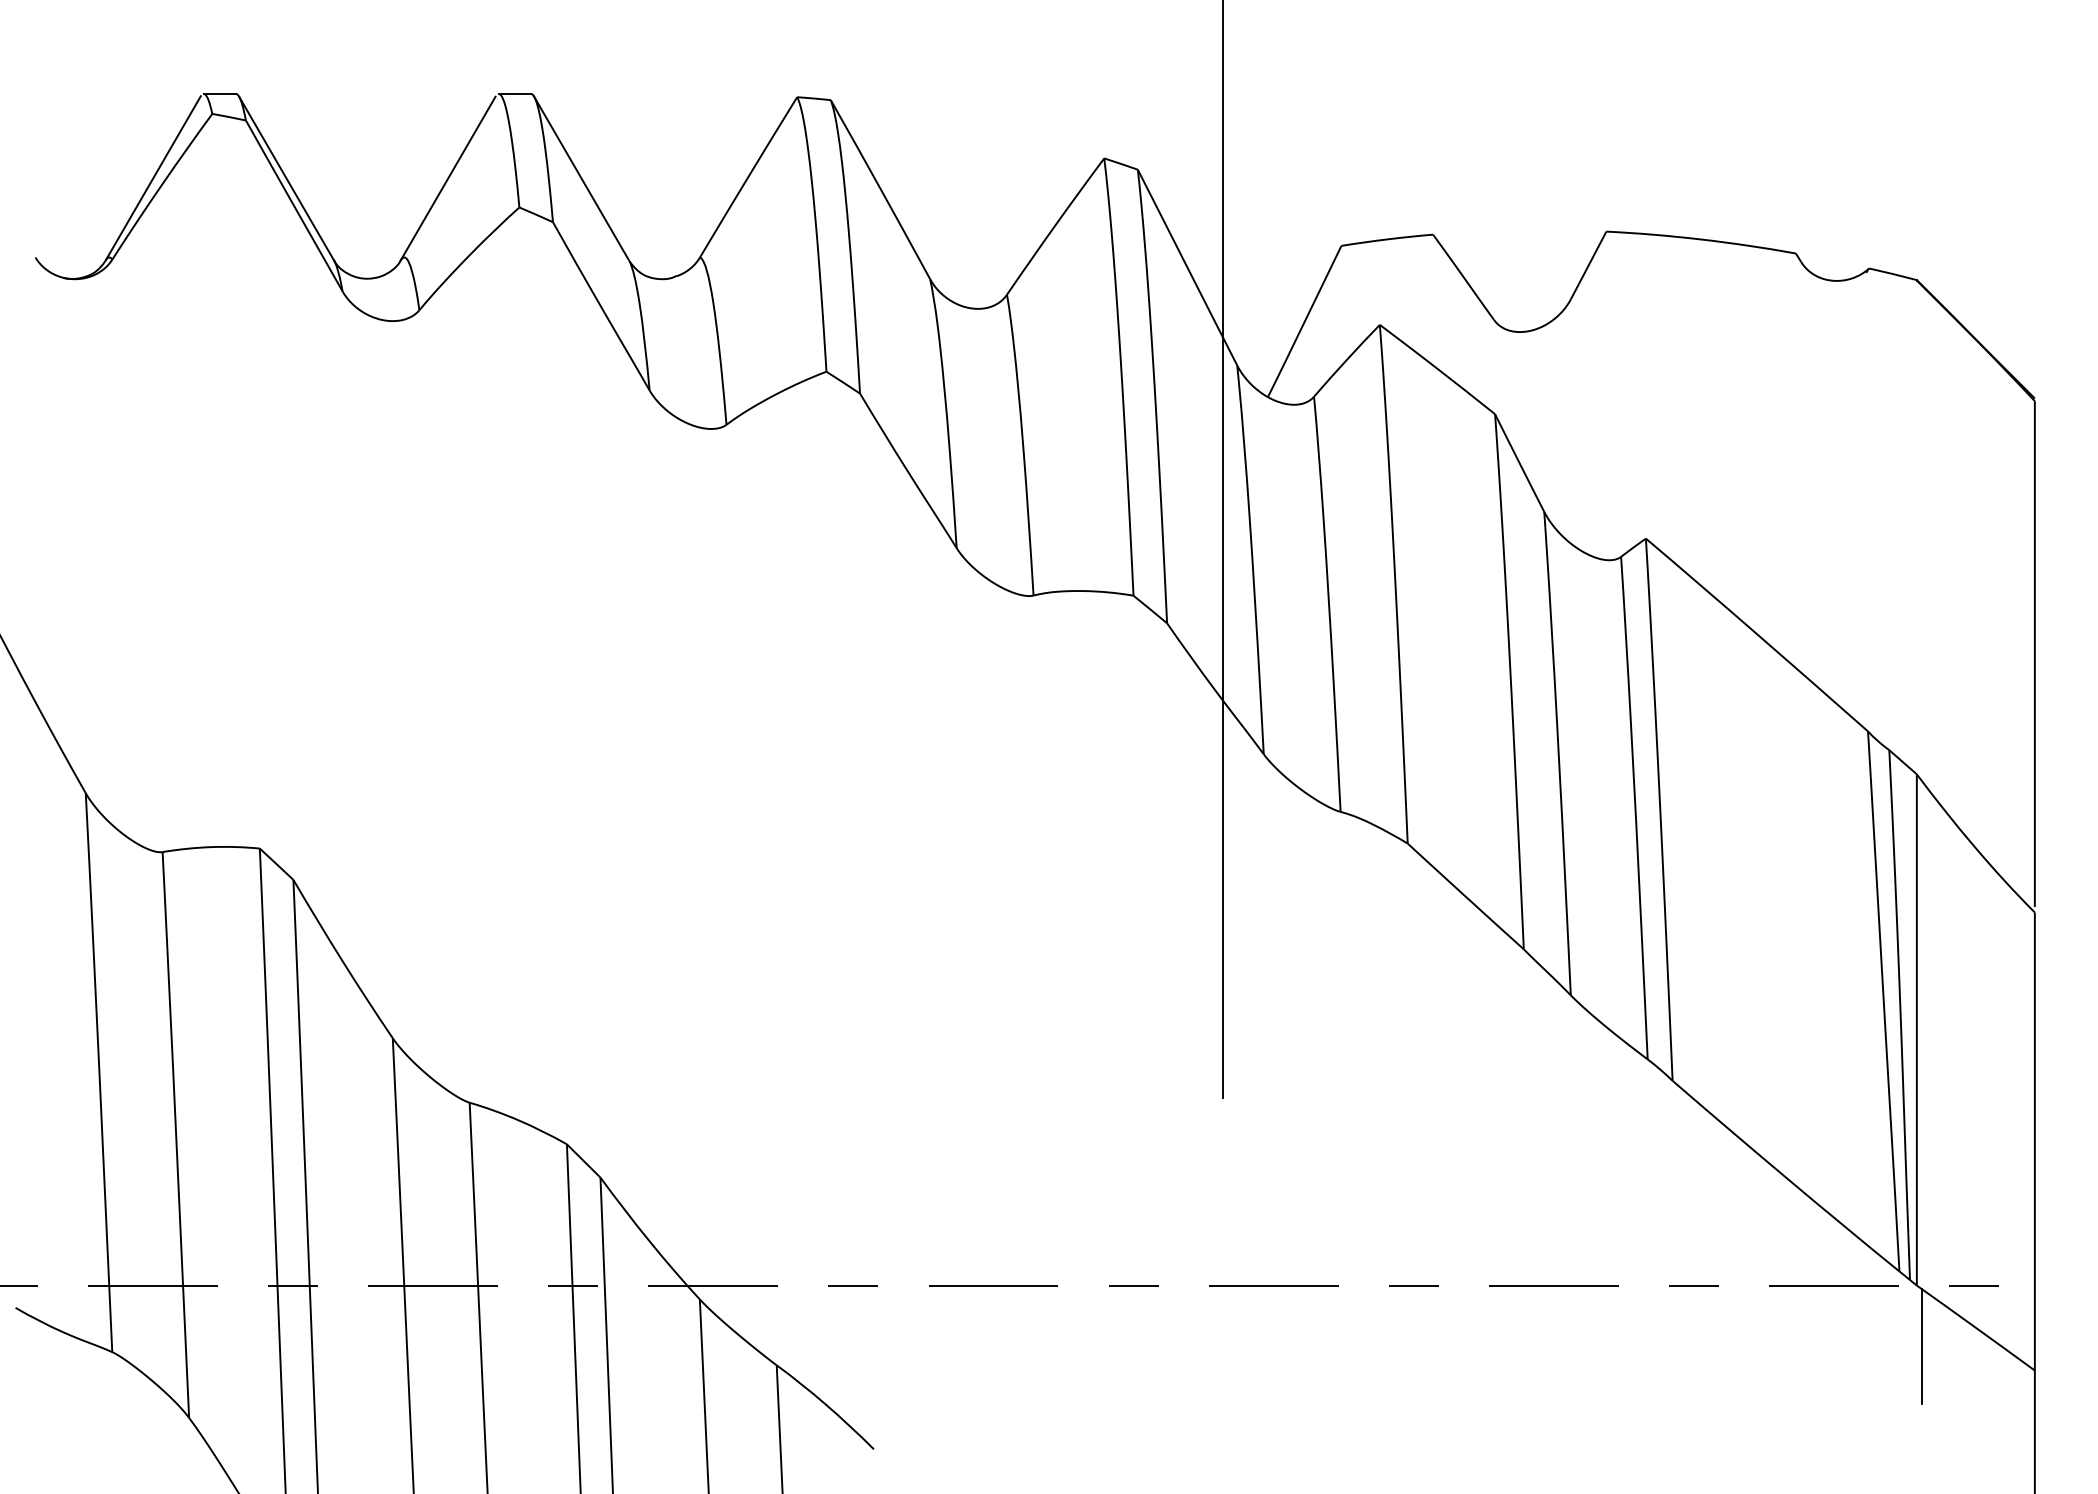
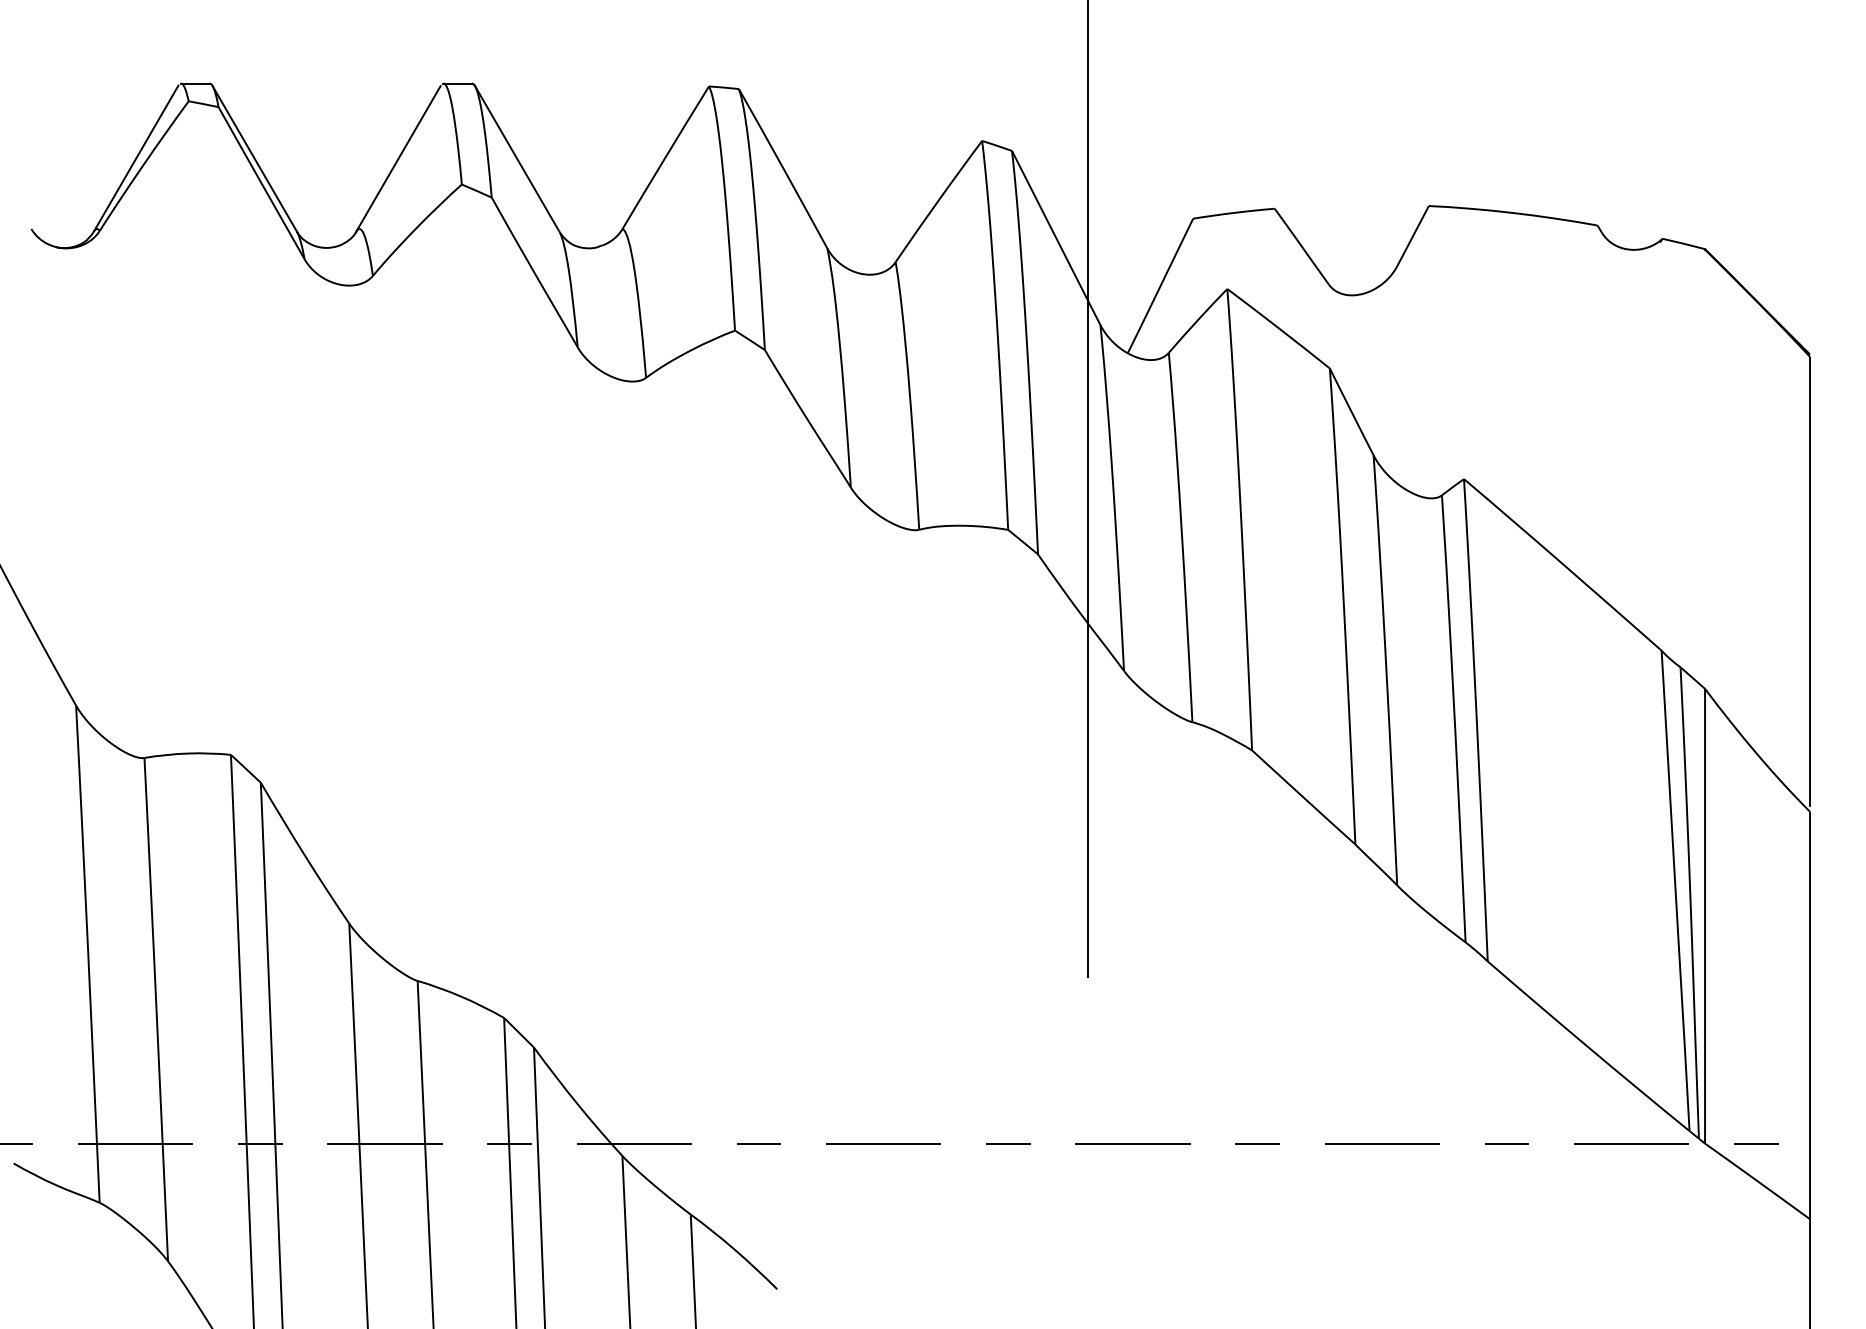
line: (1922, 1346) -> (1710, 1197), removed

